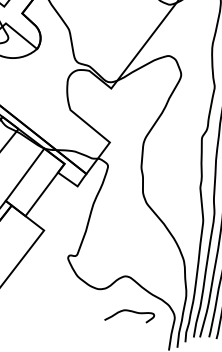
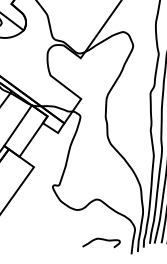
curve: (131, 312) -> (102, 240), moved

